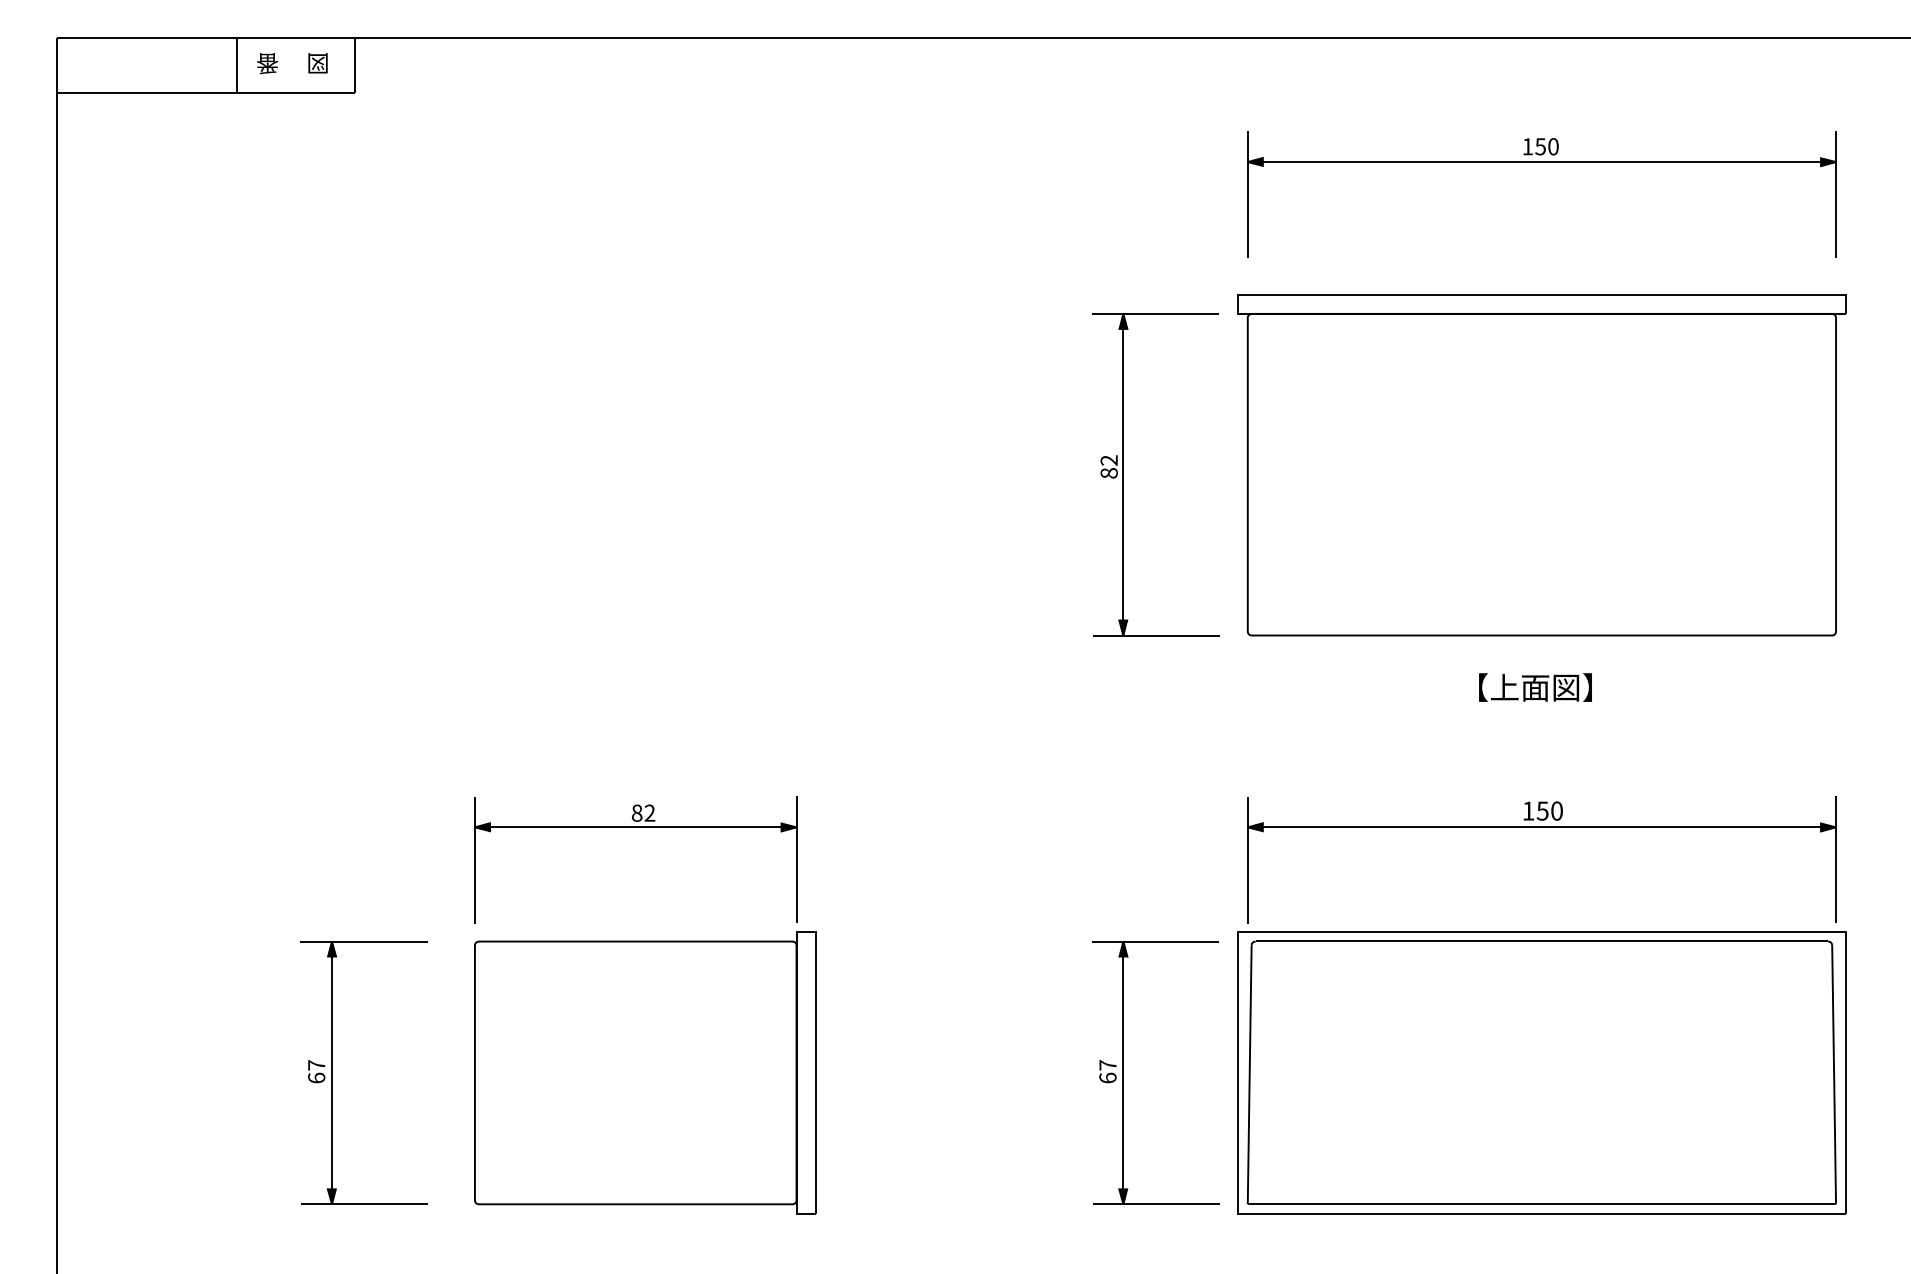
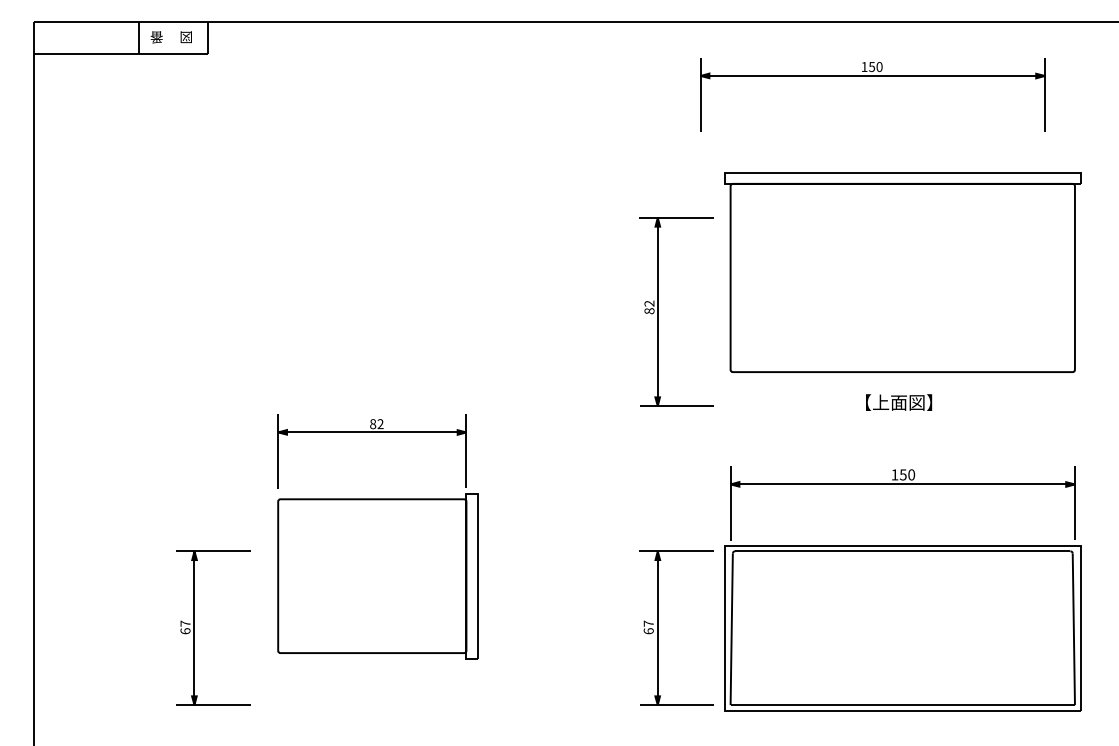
part: (1541, 162) -> (872, 76), moved
part: (1124, 473) -> (658, 311), moved
part: (644, 1005) -> (377, 536), moved

